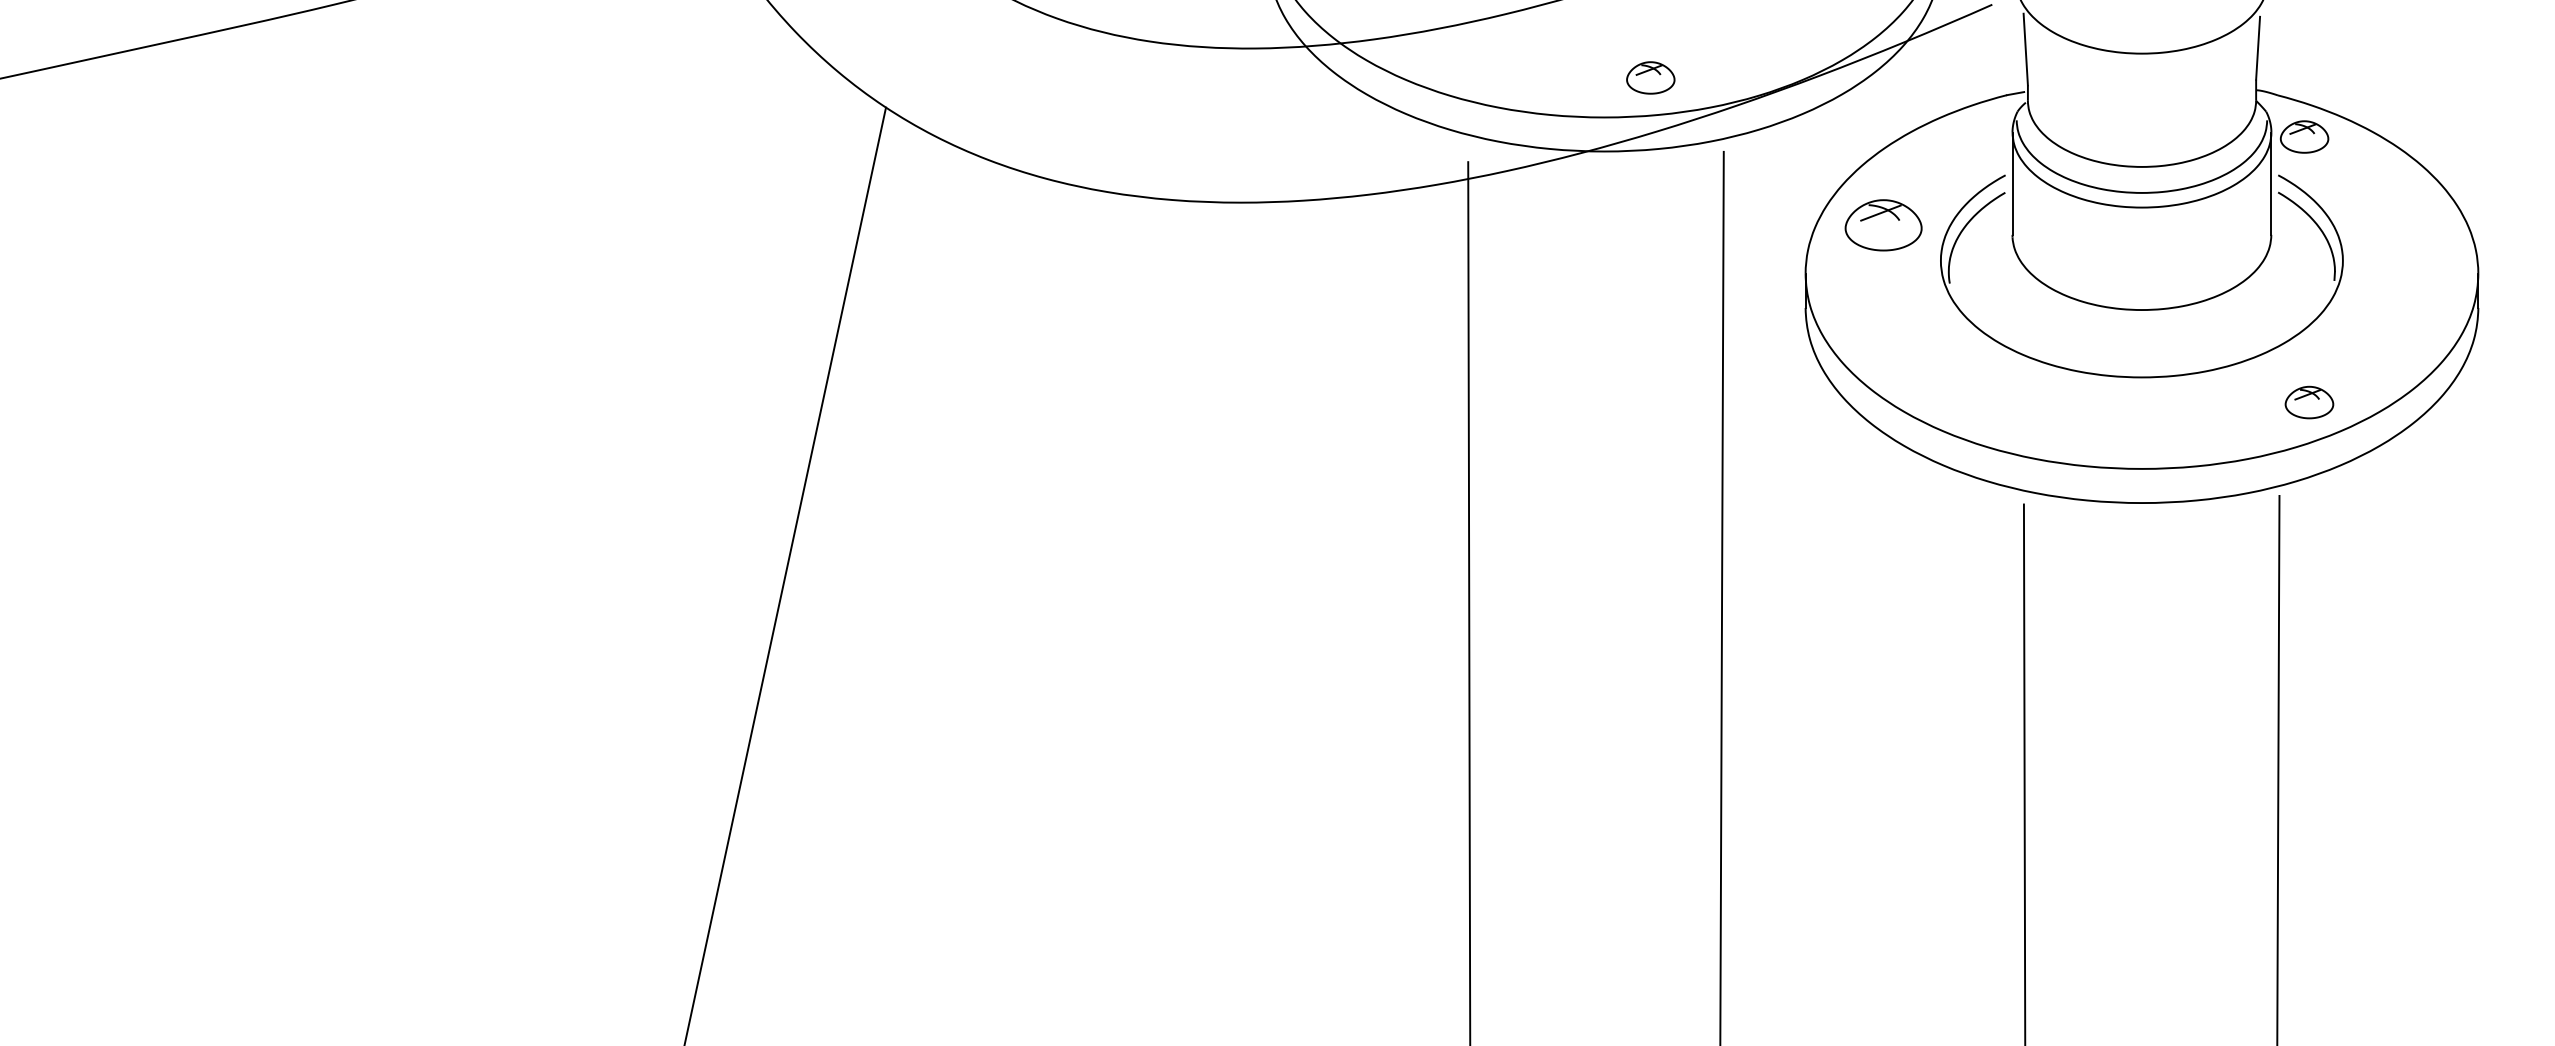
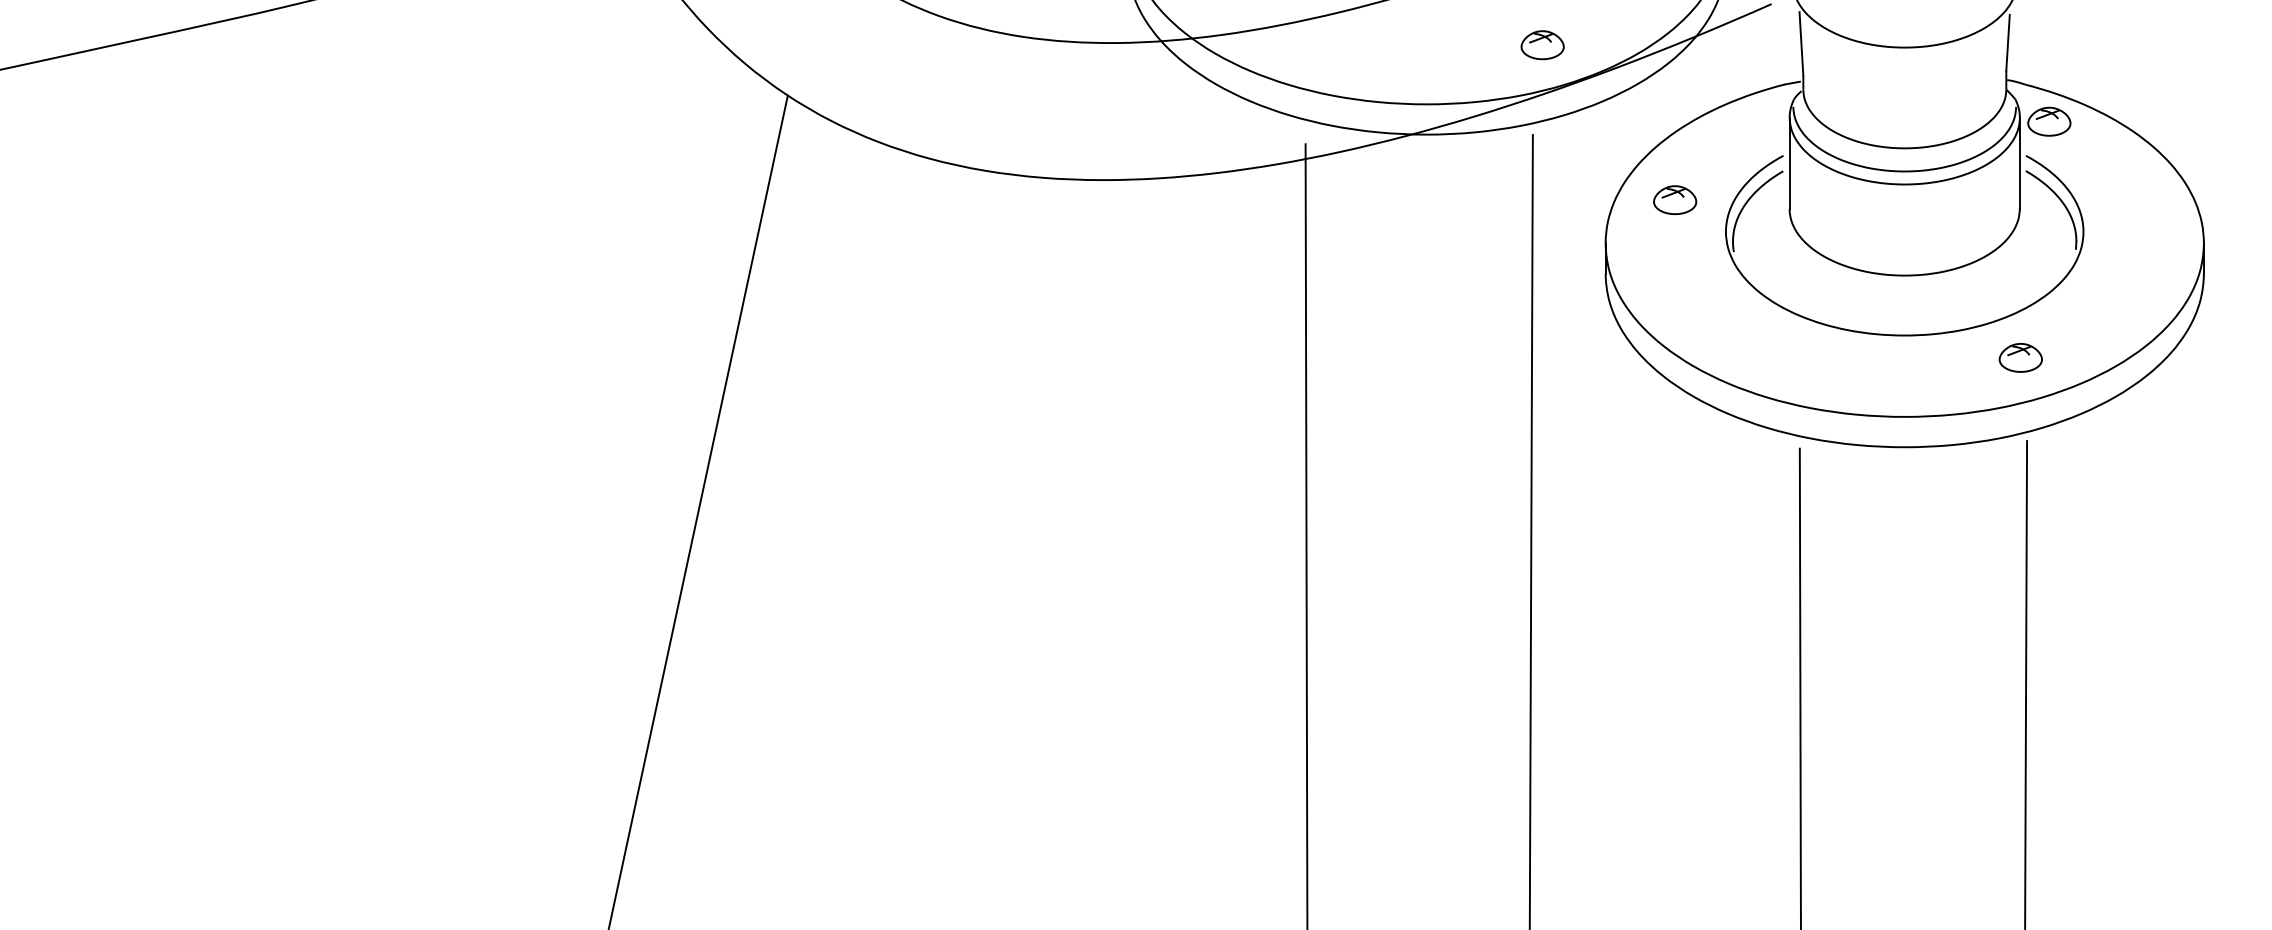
part: (1650, 77) -> (1542, 44), moved
part: (1883, 224) -> (1674, 199), size x0.62
part: (2309, 402) -> (2020, 357), moved

